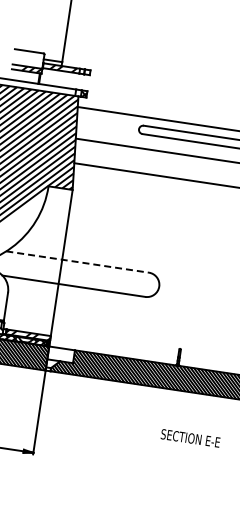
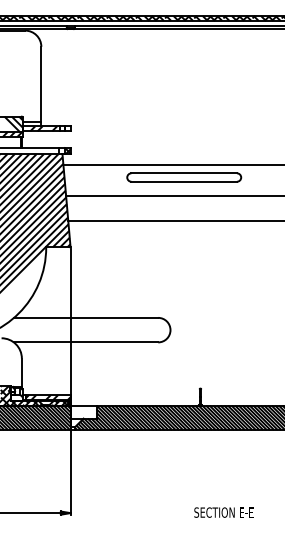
hatch: (34, 60) -> (13, 124), added
line: (78, 261) -> (86, 317), dashed -> solid
text: (190, 438) -> (223, 512), moved

